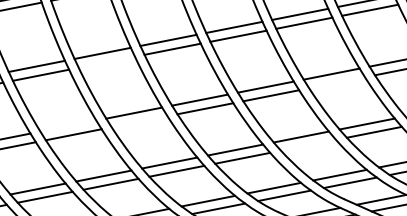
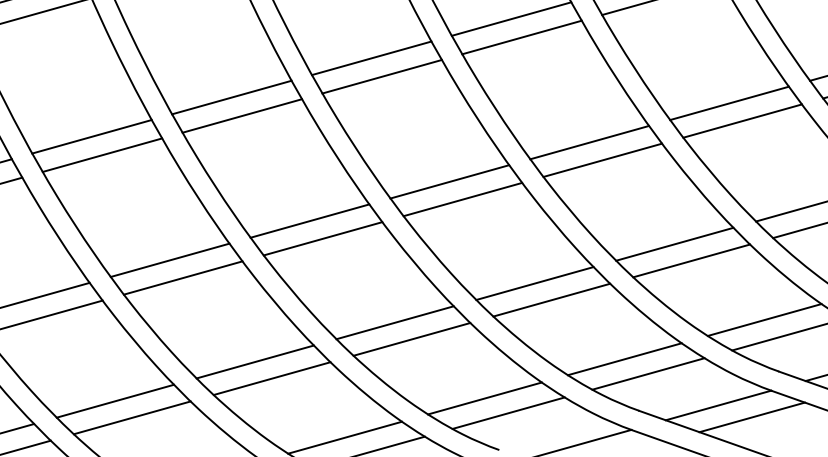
line: (106, 61) -> (241, 114), added
line: (336, 82) -> (741, 120), added
line: (139, 121) -> (322, 238), added
line: (68, 125) -> (170, 258), added
line: (308, 144) -> (691, 259), added

